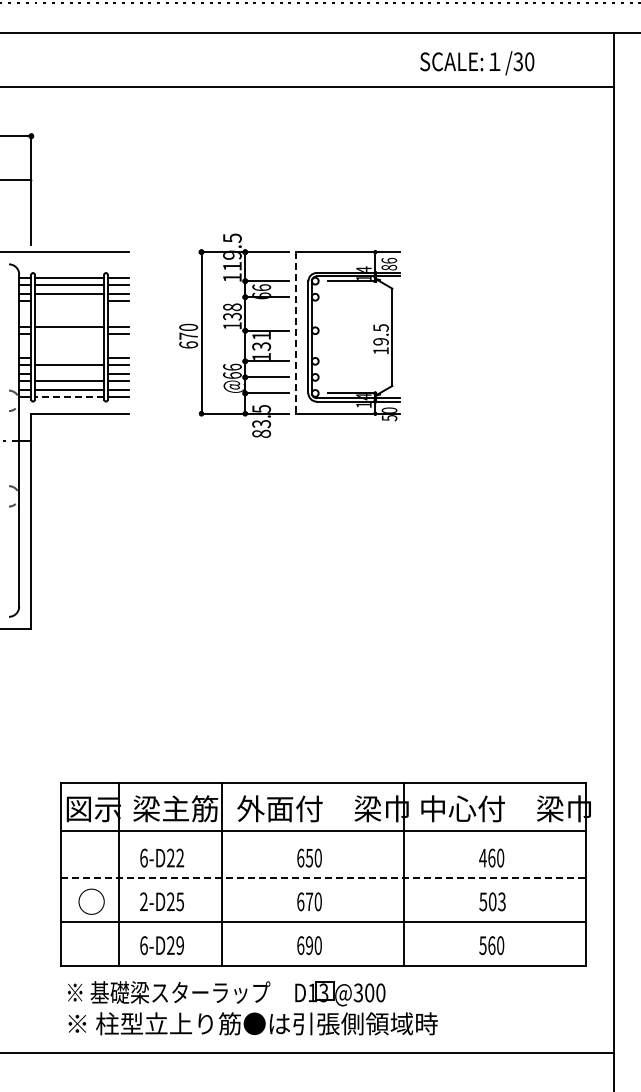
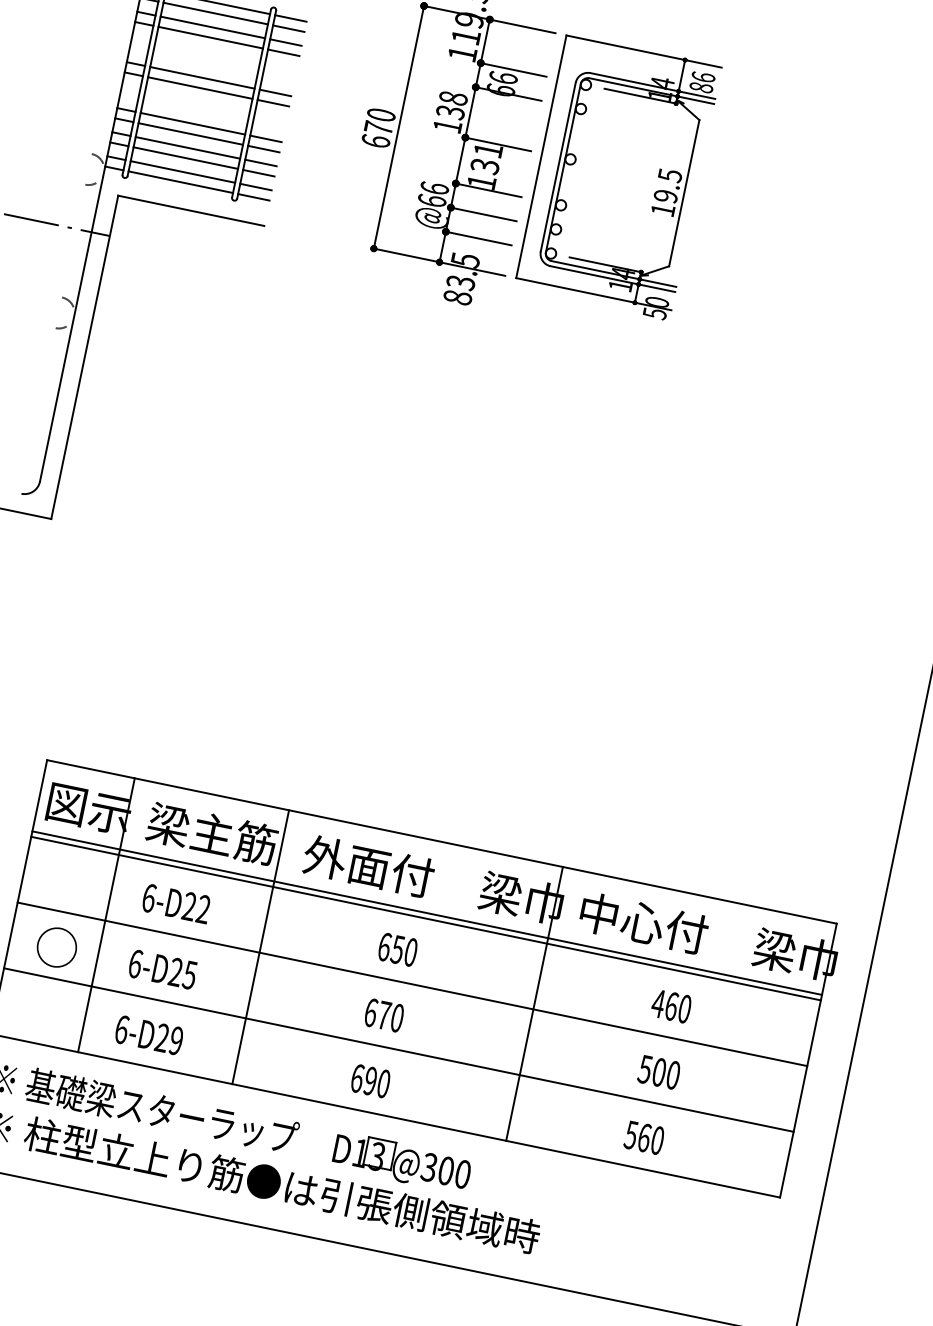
line: (69, 300) -> (210, 37), added
line: (296, 332) -> (541, 156), dashed -> solid
line: (69, 334) -> (200, 88), added
line: (69, 357) -> (193, 123), added
line: (69, 373) -> (188, 147), added
line: (69, 396) -> (180, 181), dashed -> solid
line: (323, 834) -> (426, 918), added
line: (323, 878) -> (412, 984), dashed -> solid
text: (143, 901) -> (134, 963), 2-D25 -> 6-D25
text: (501, 901) -> (672, 1074), 503 -> 500

